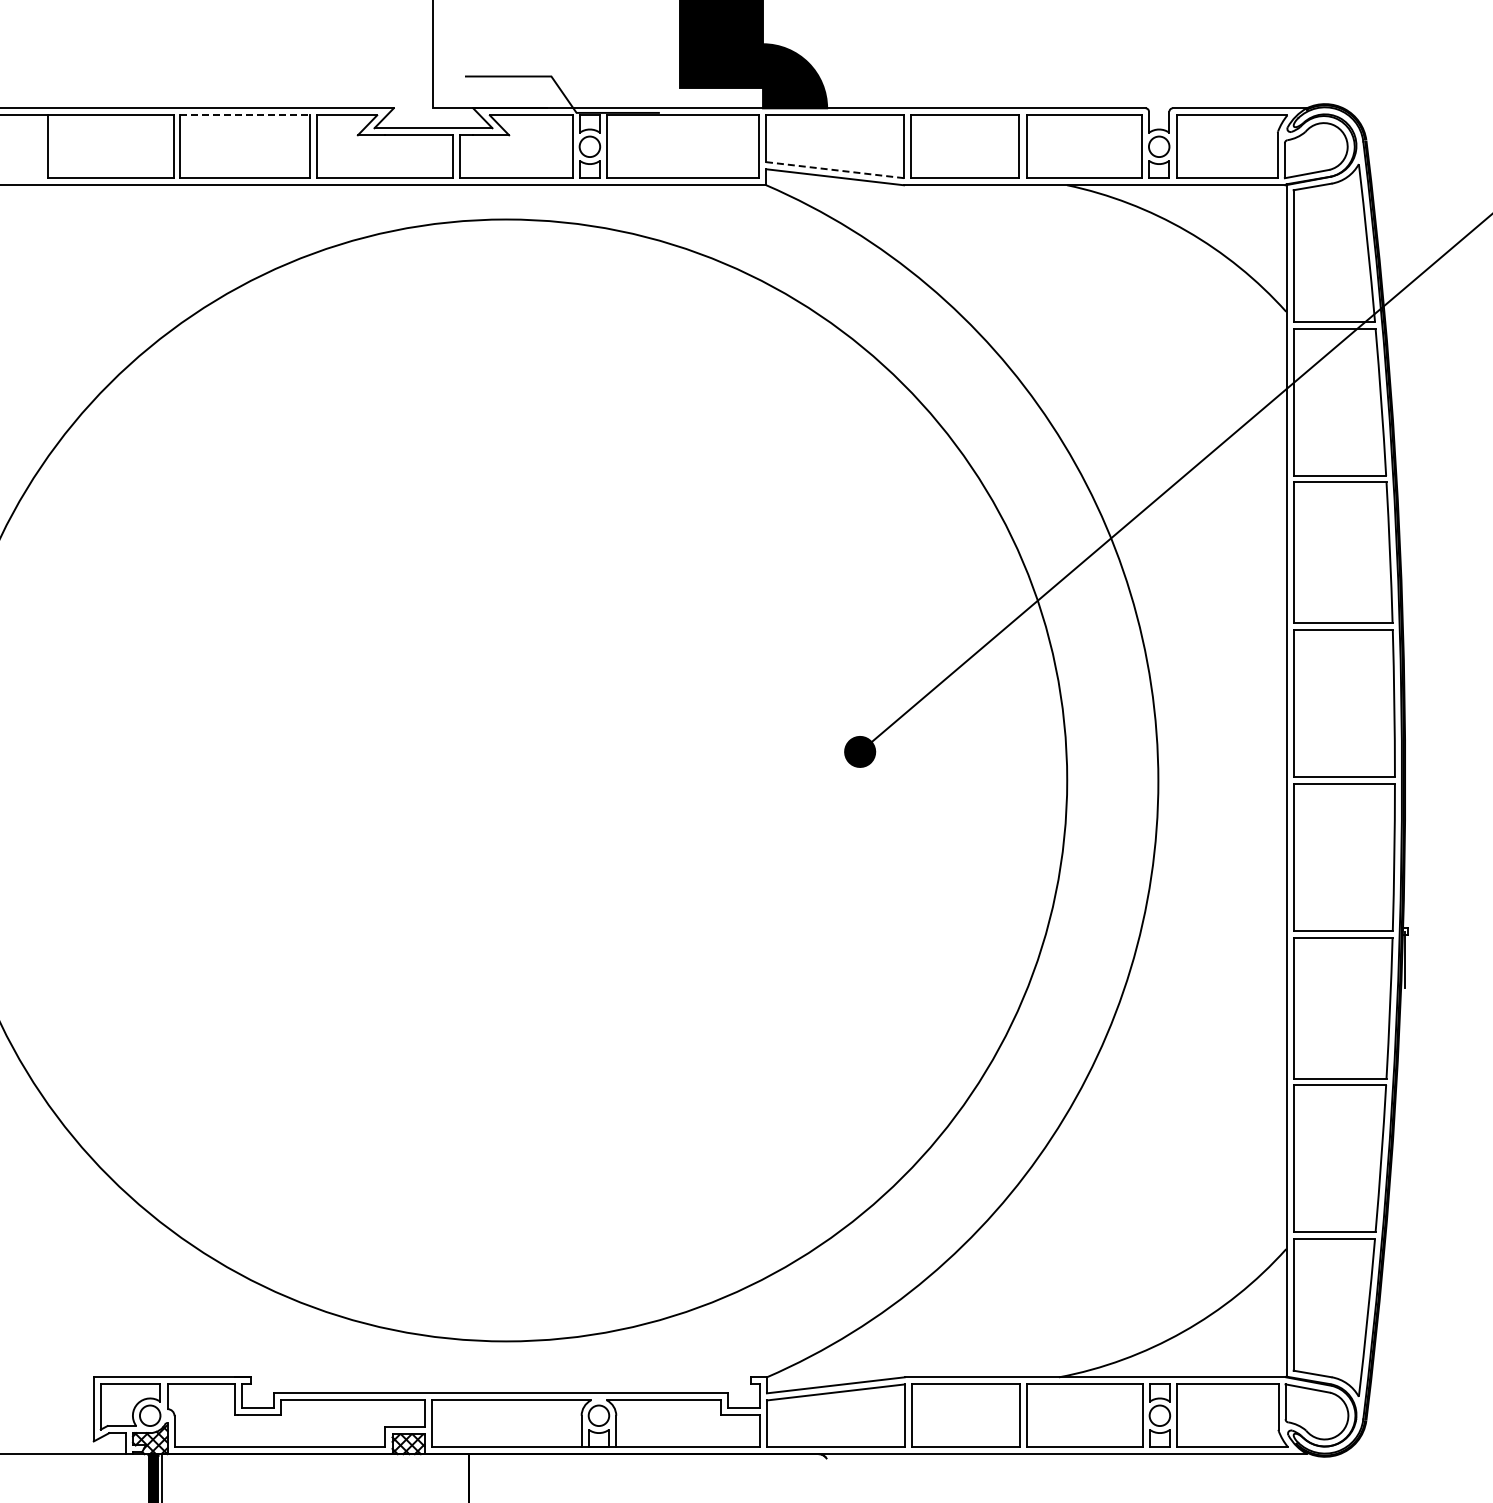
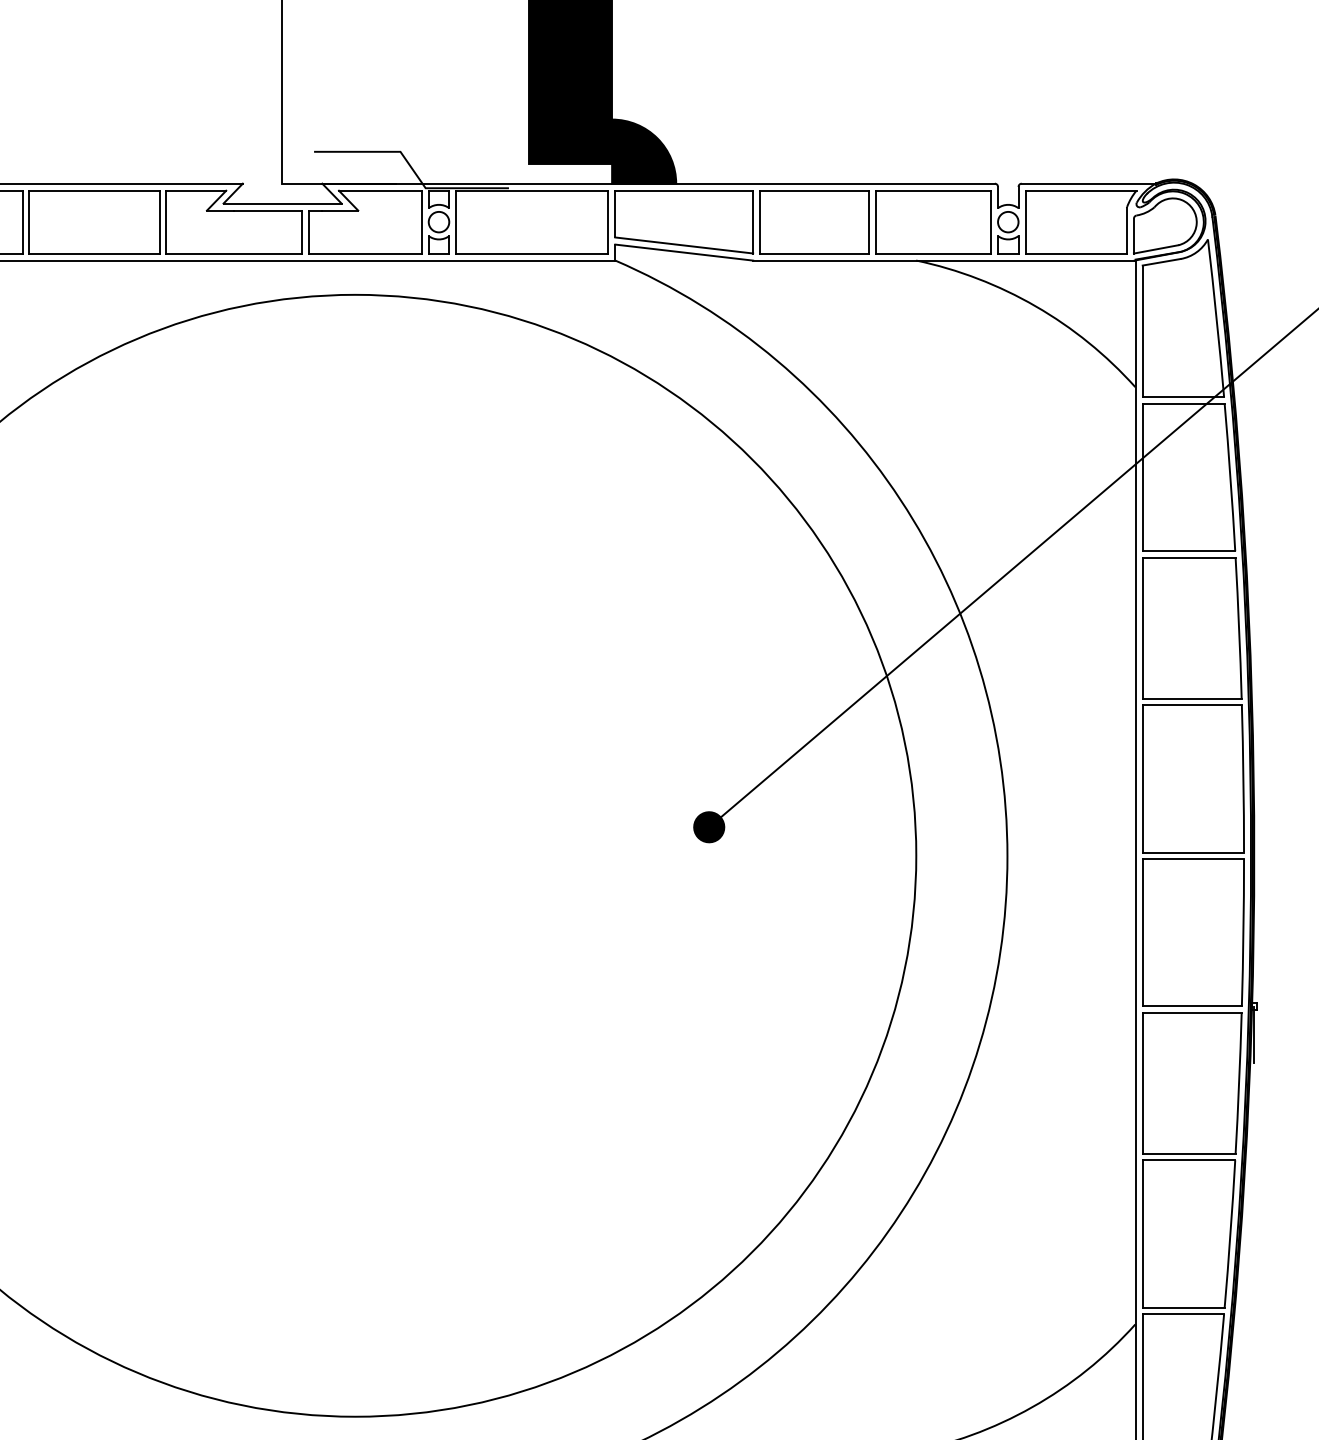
line: (245, 115) -> (94, 190), dashed -> solid
line: (834, 170) -> (683, 245), dashed -> solid

